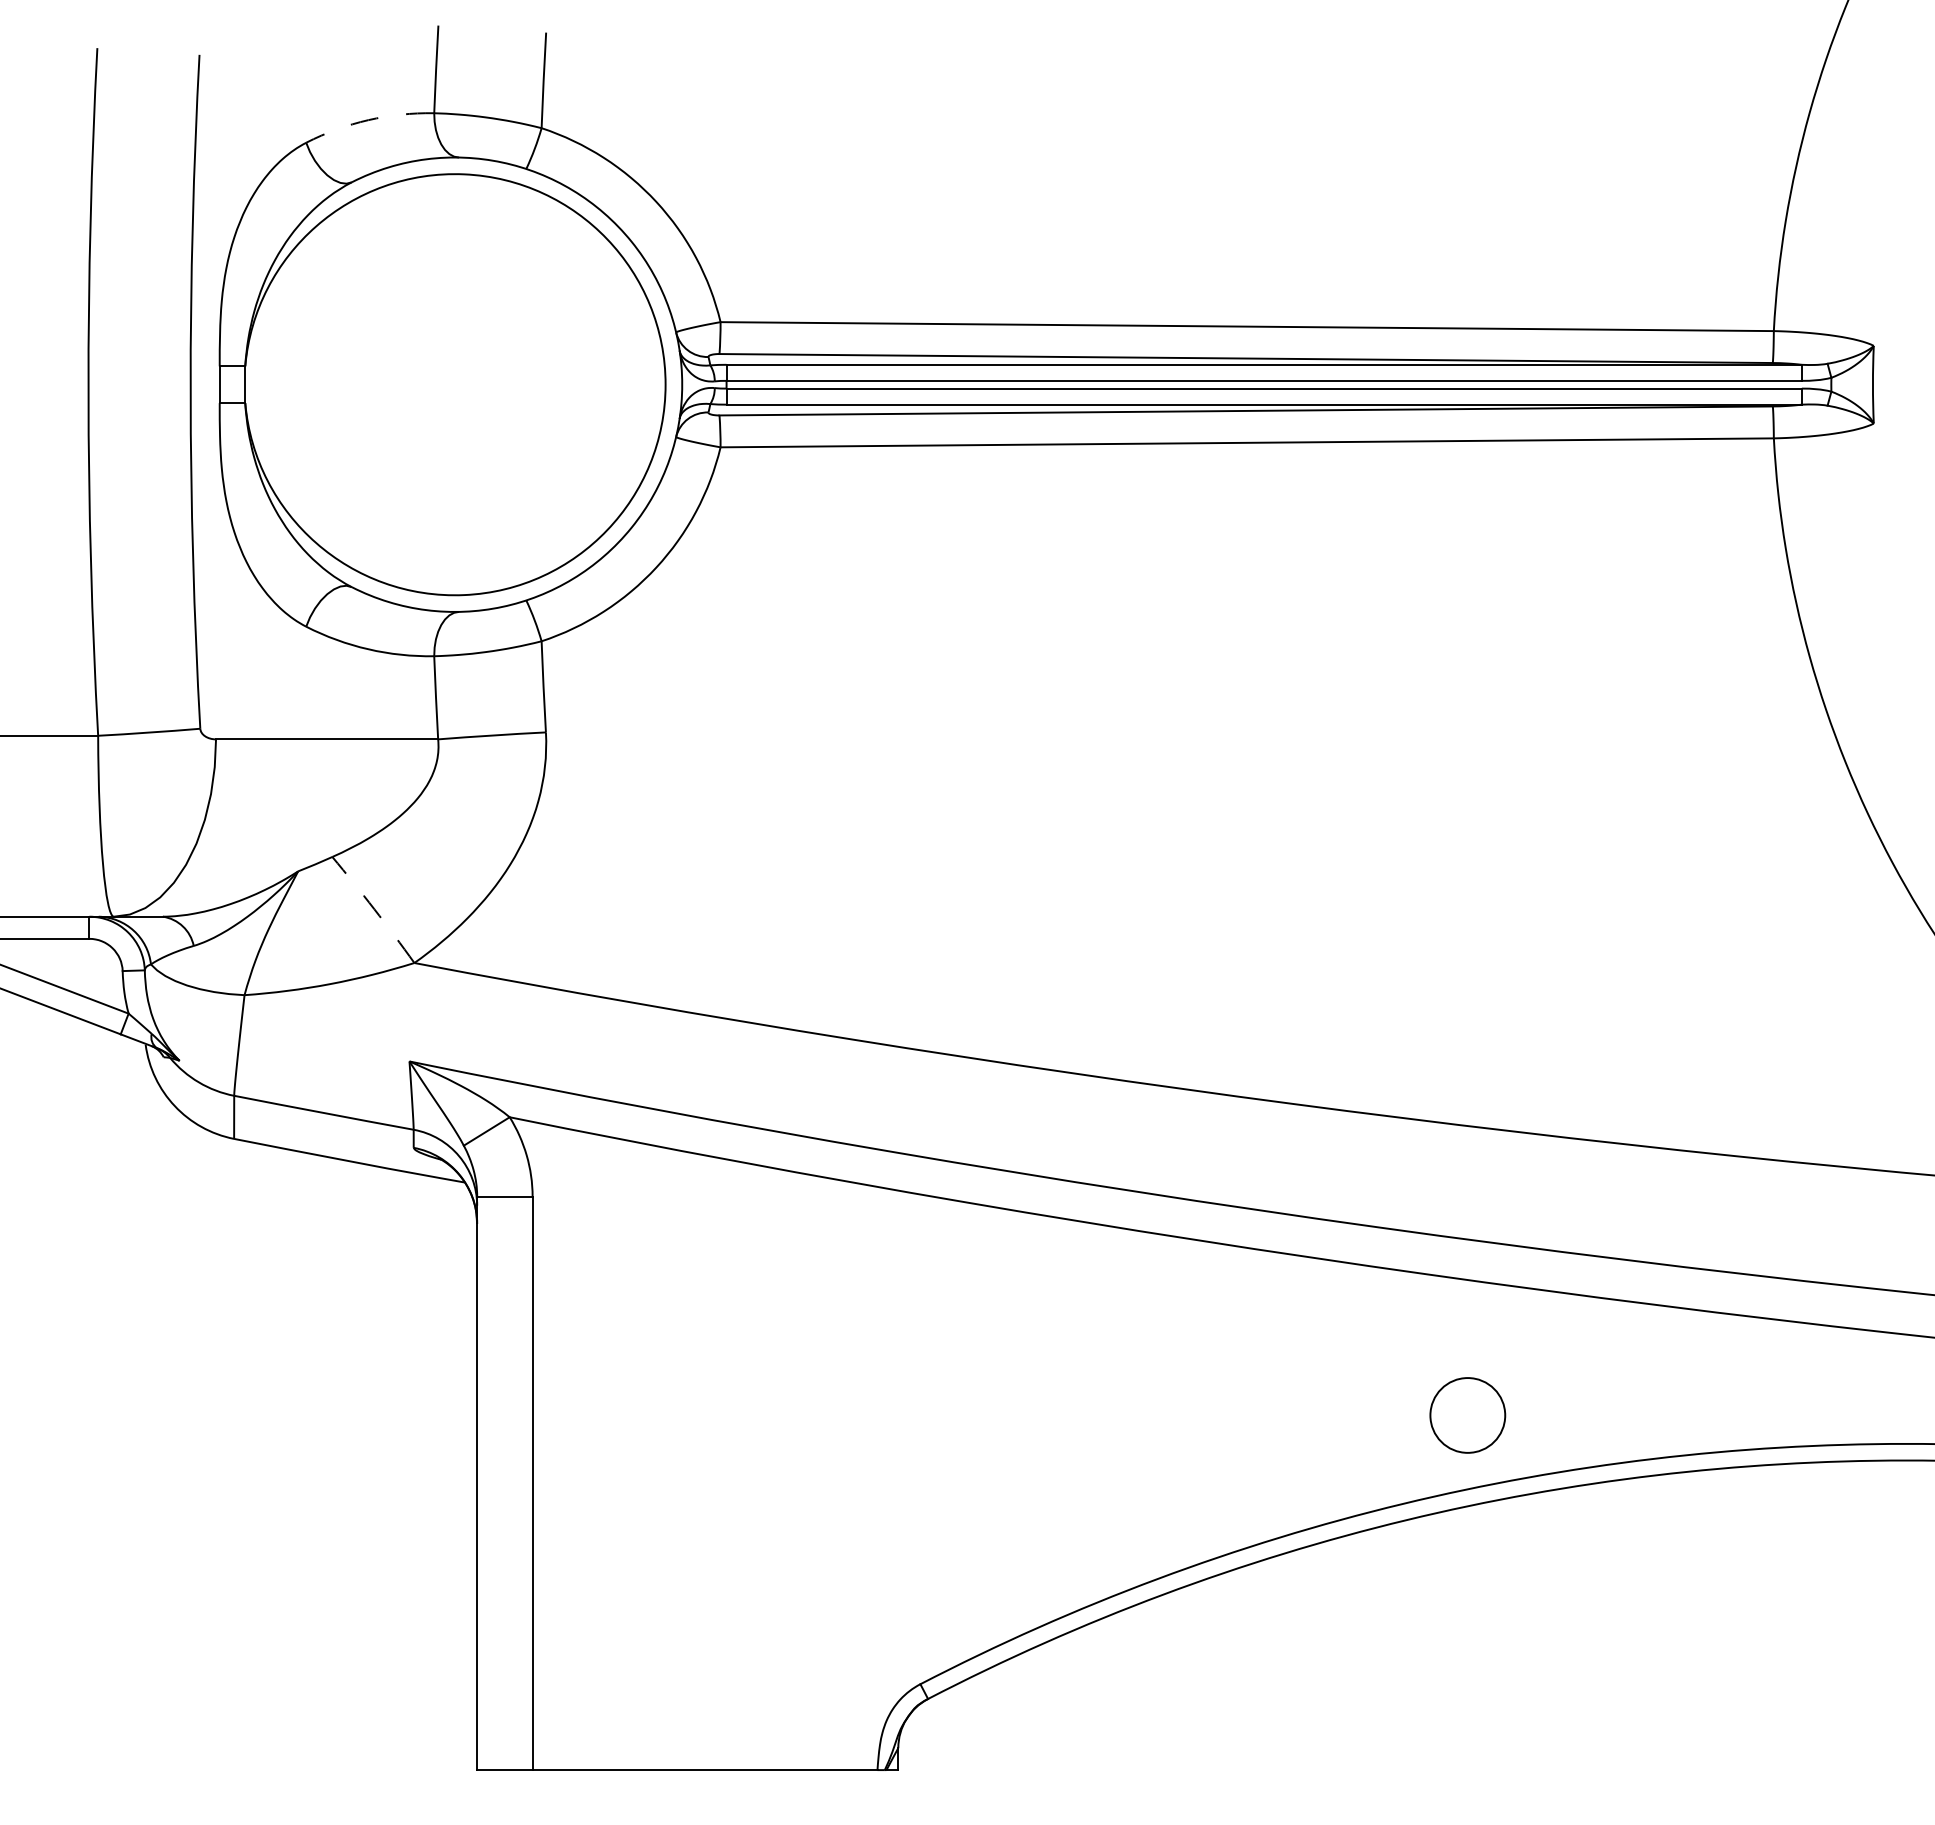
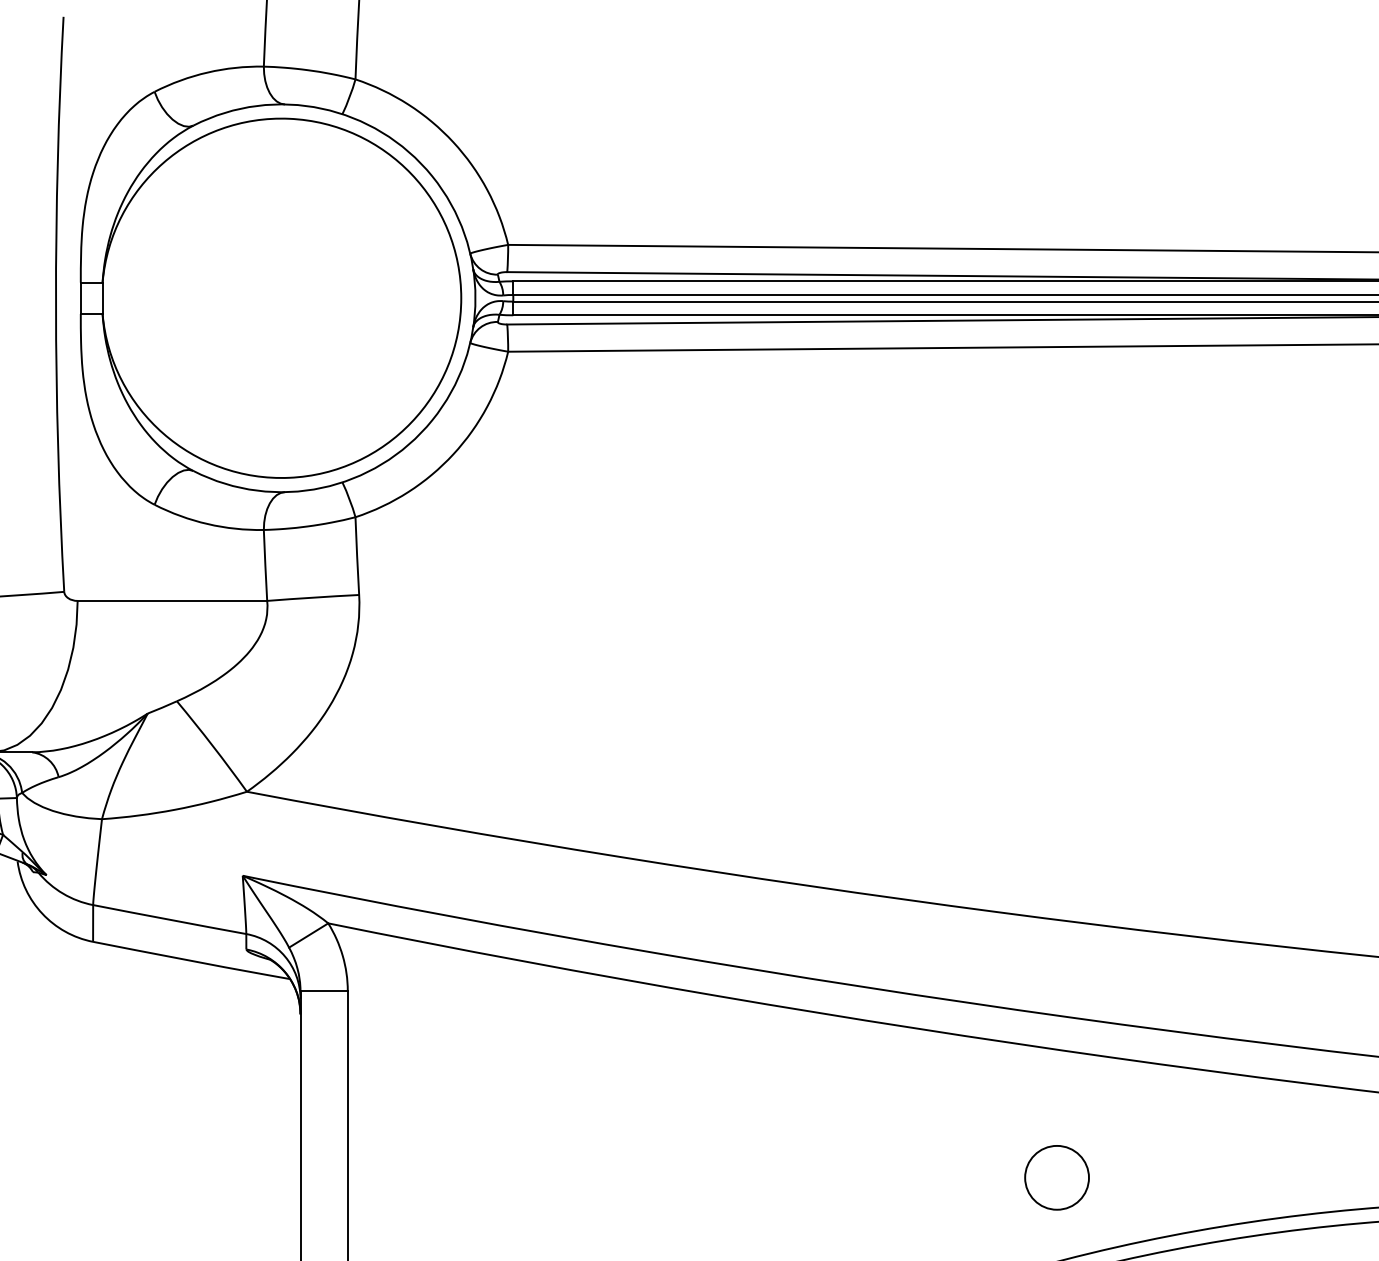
arc: (368, 120) -> (207, 72), dashed -> solid
arc: (374, 909) -> (212, 746), dashed -> solid
circle: (1467, 1415) -> (1056, 1177), moved

